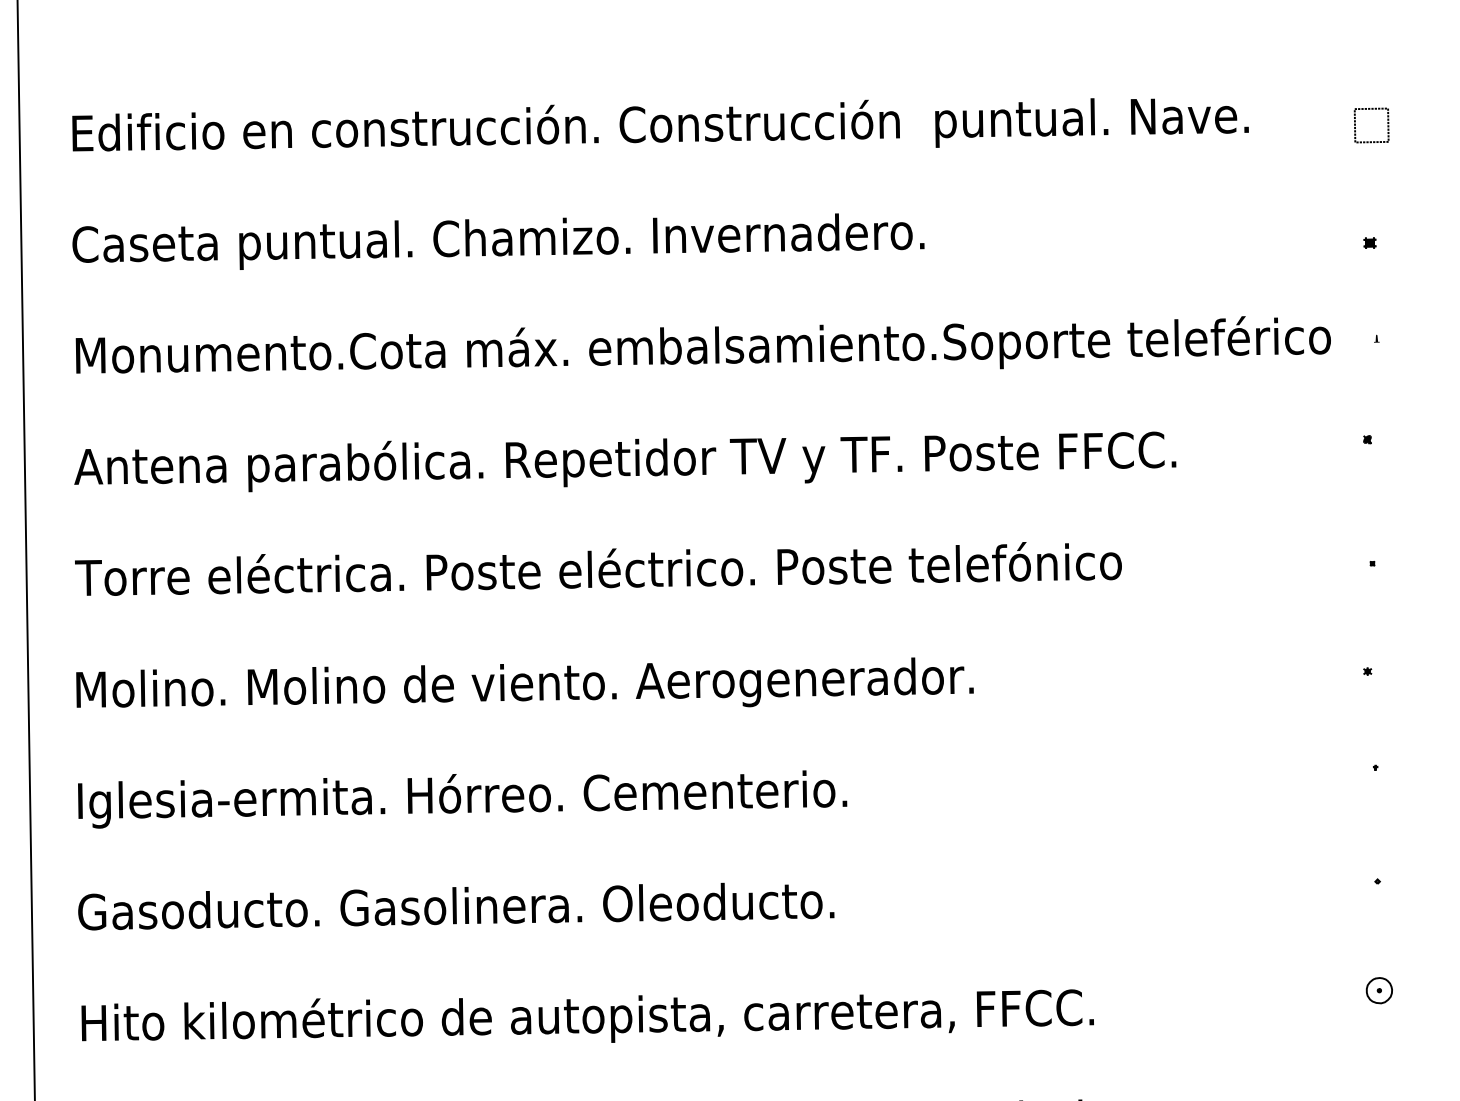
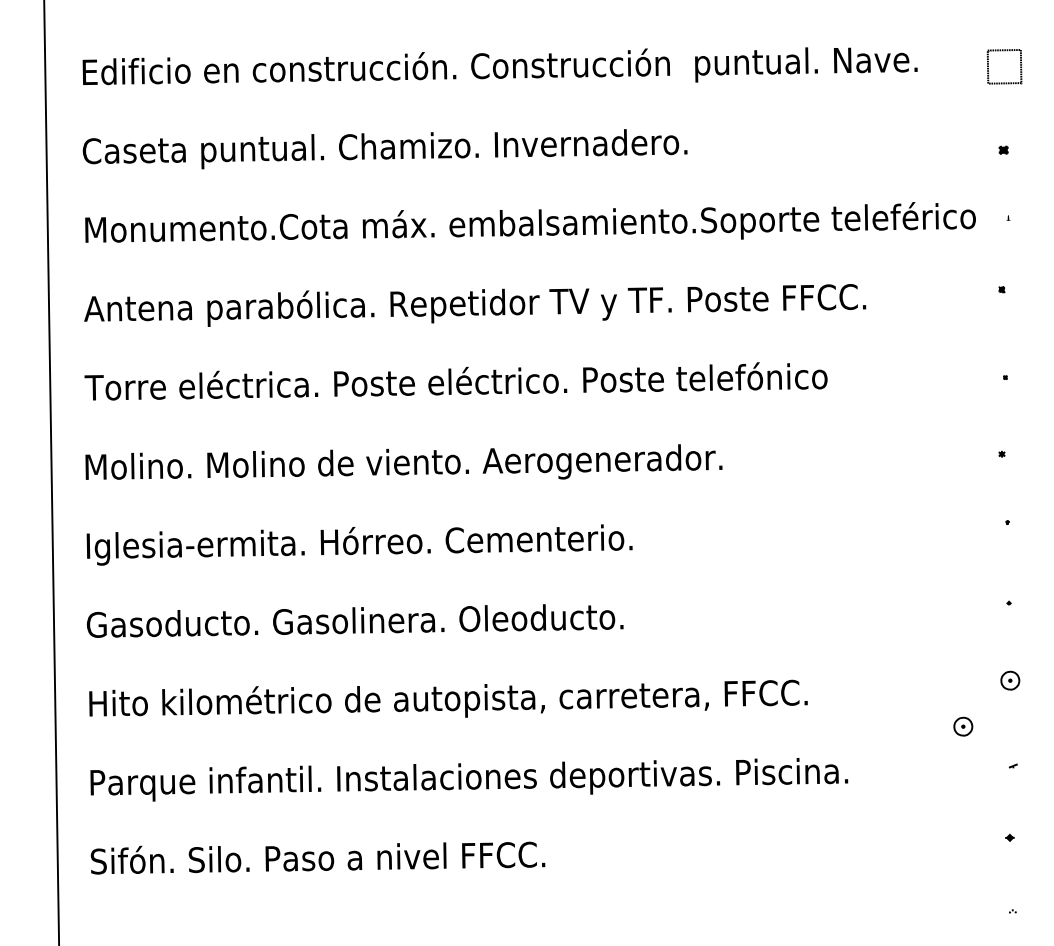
part: (1372, 125) -> (1005, 66), size x1.4
part: (1313, 1055) -> (963, 726), added

